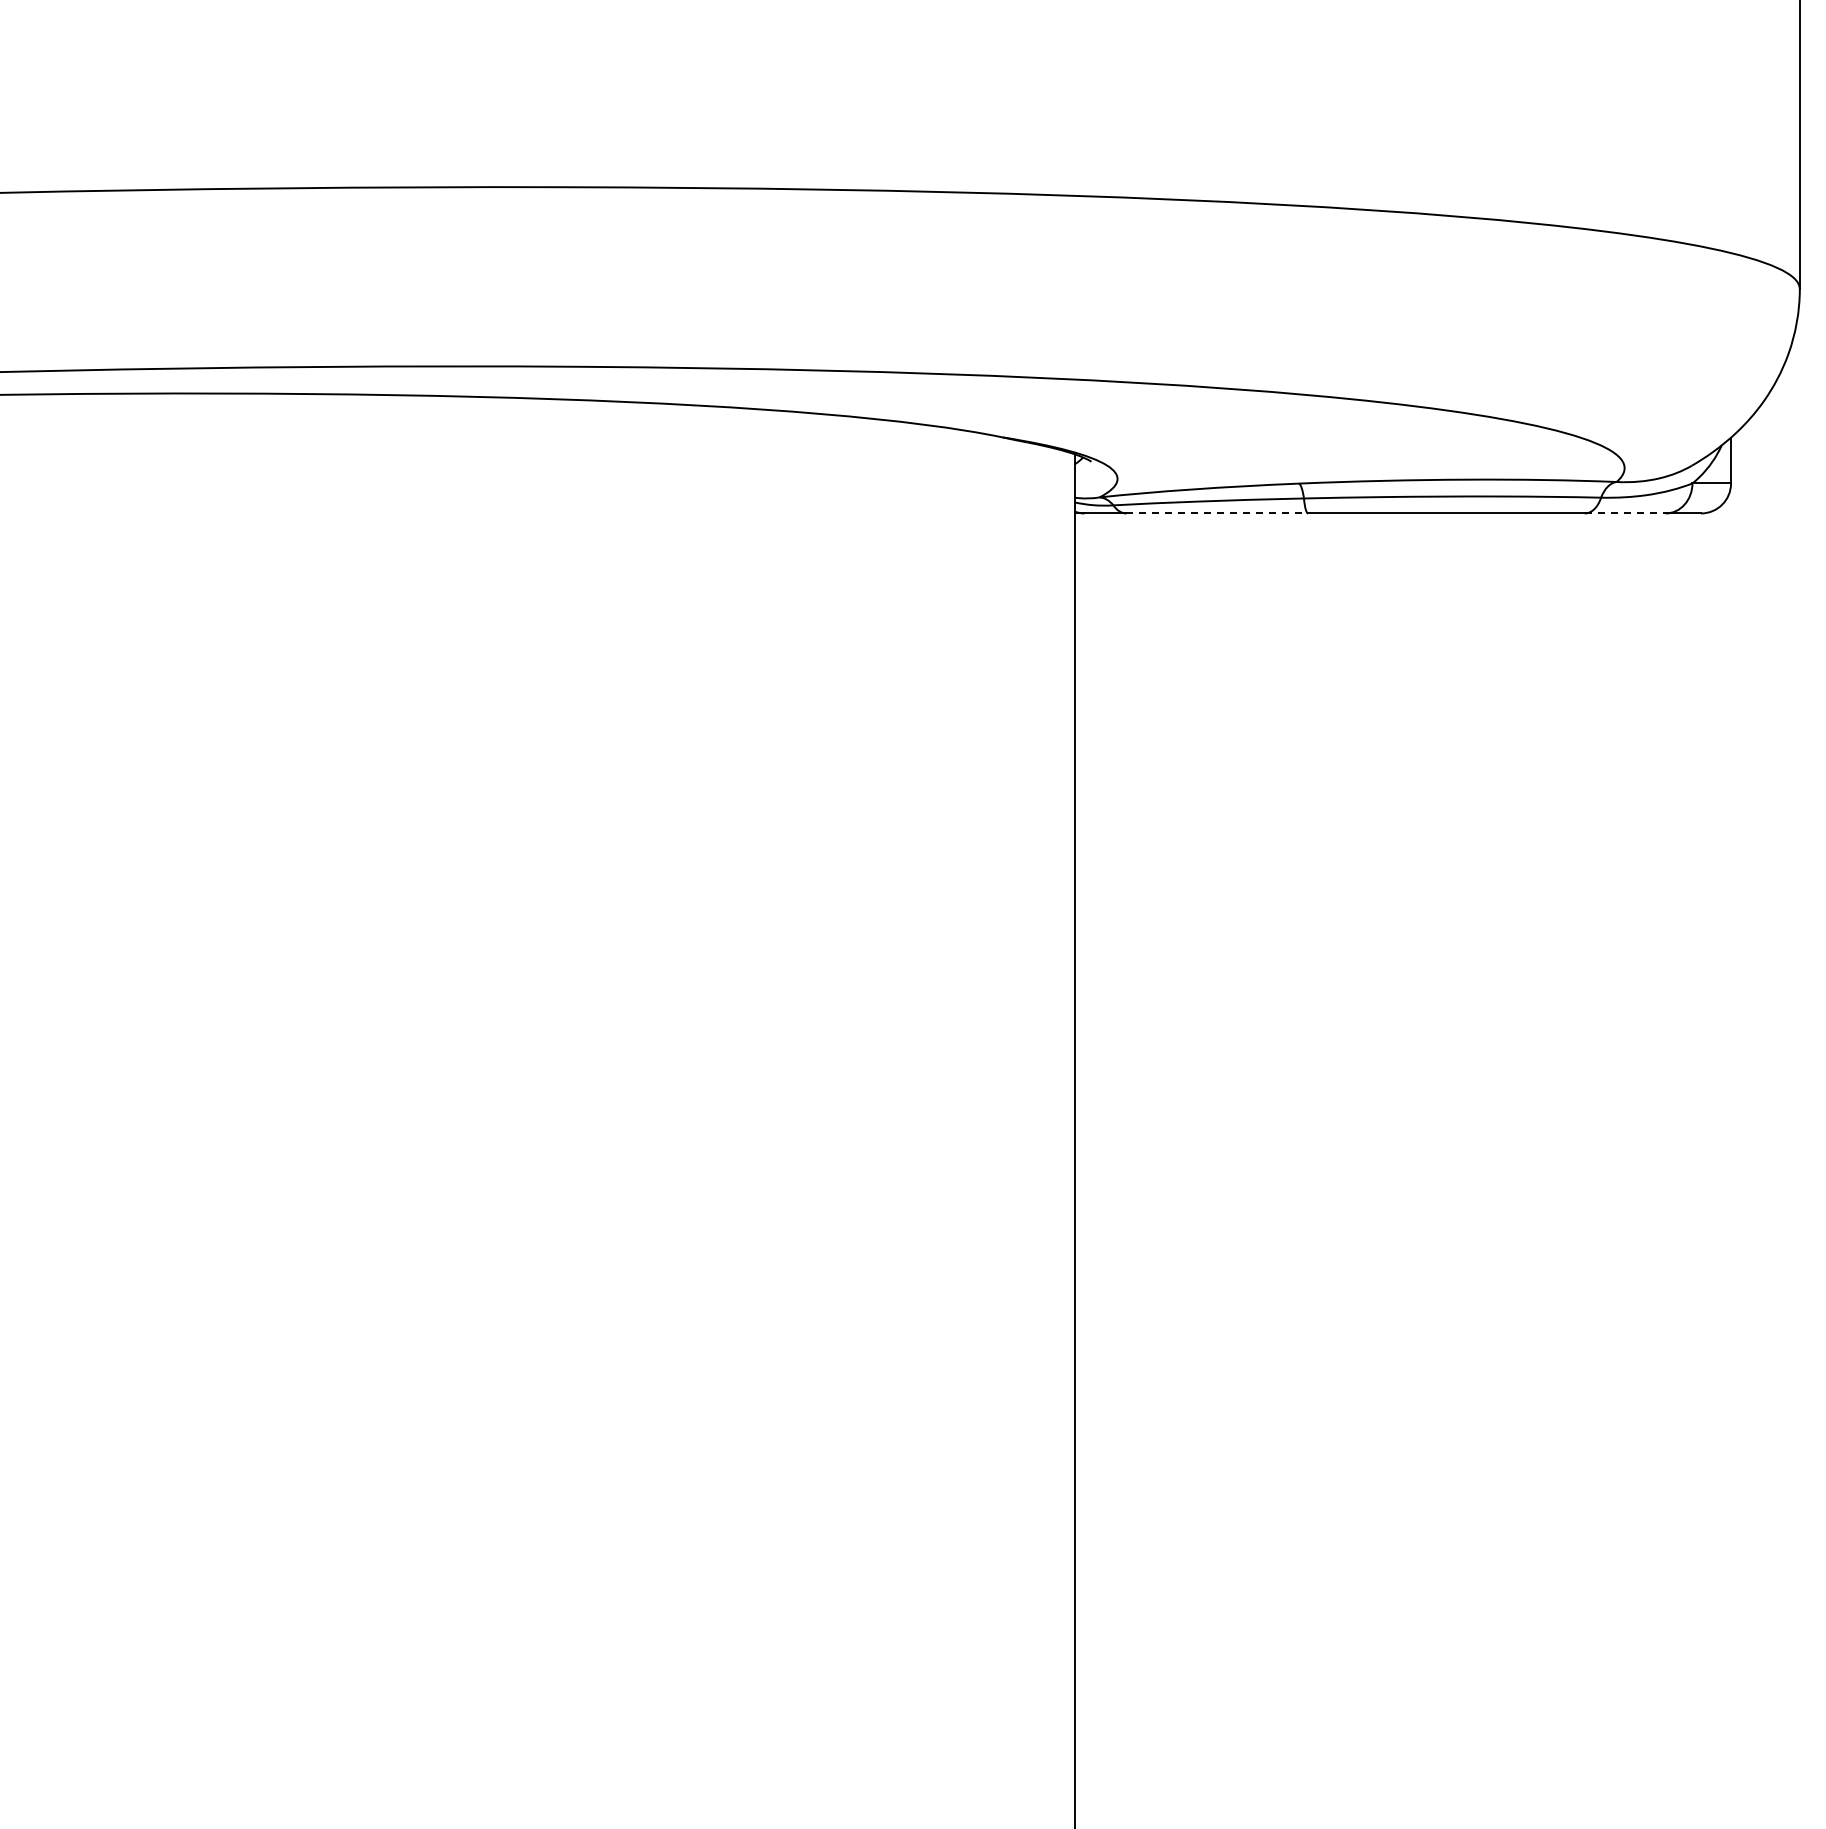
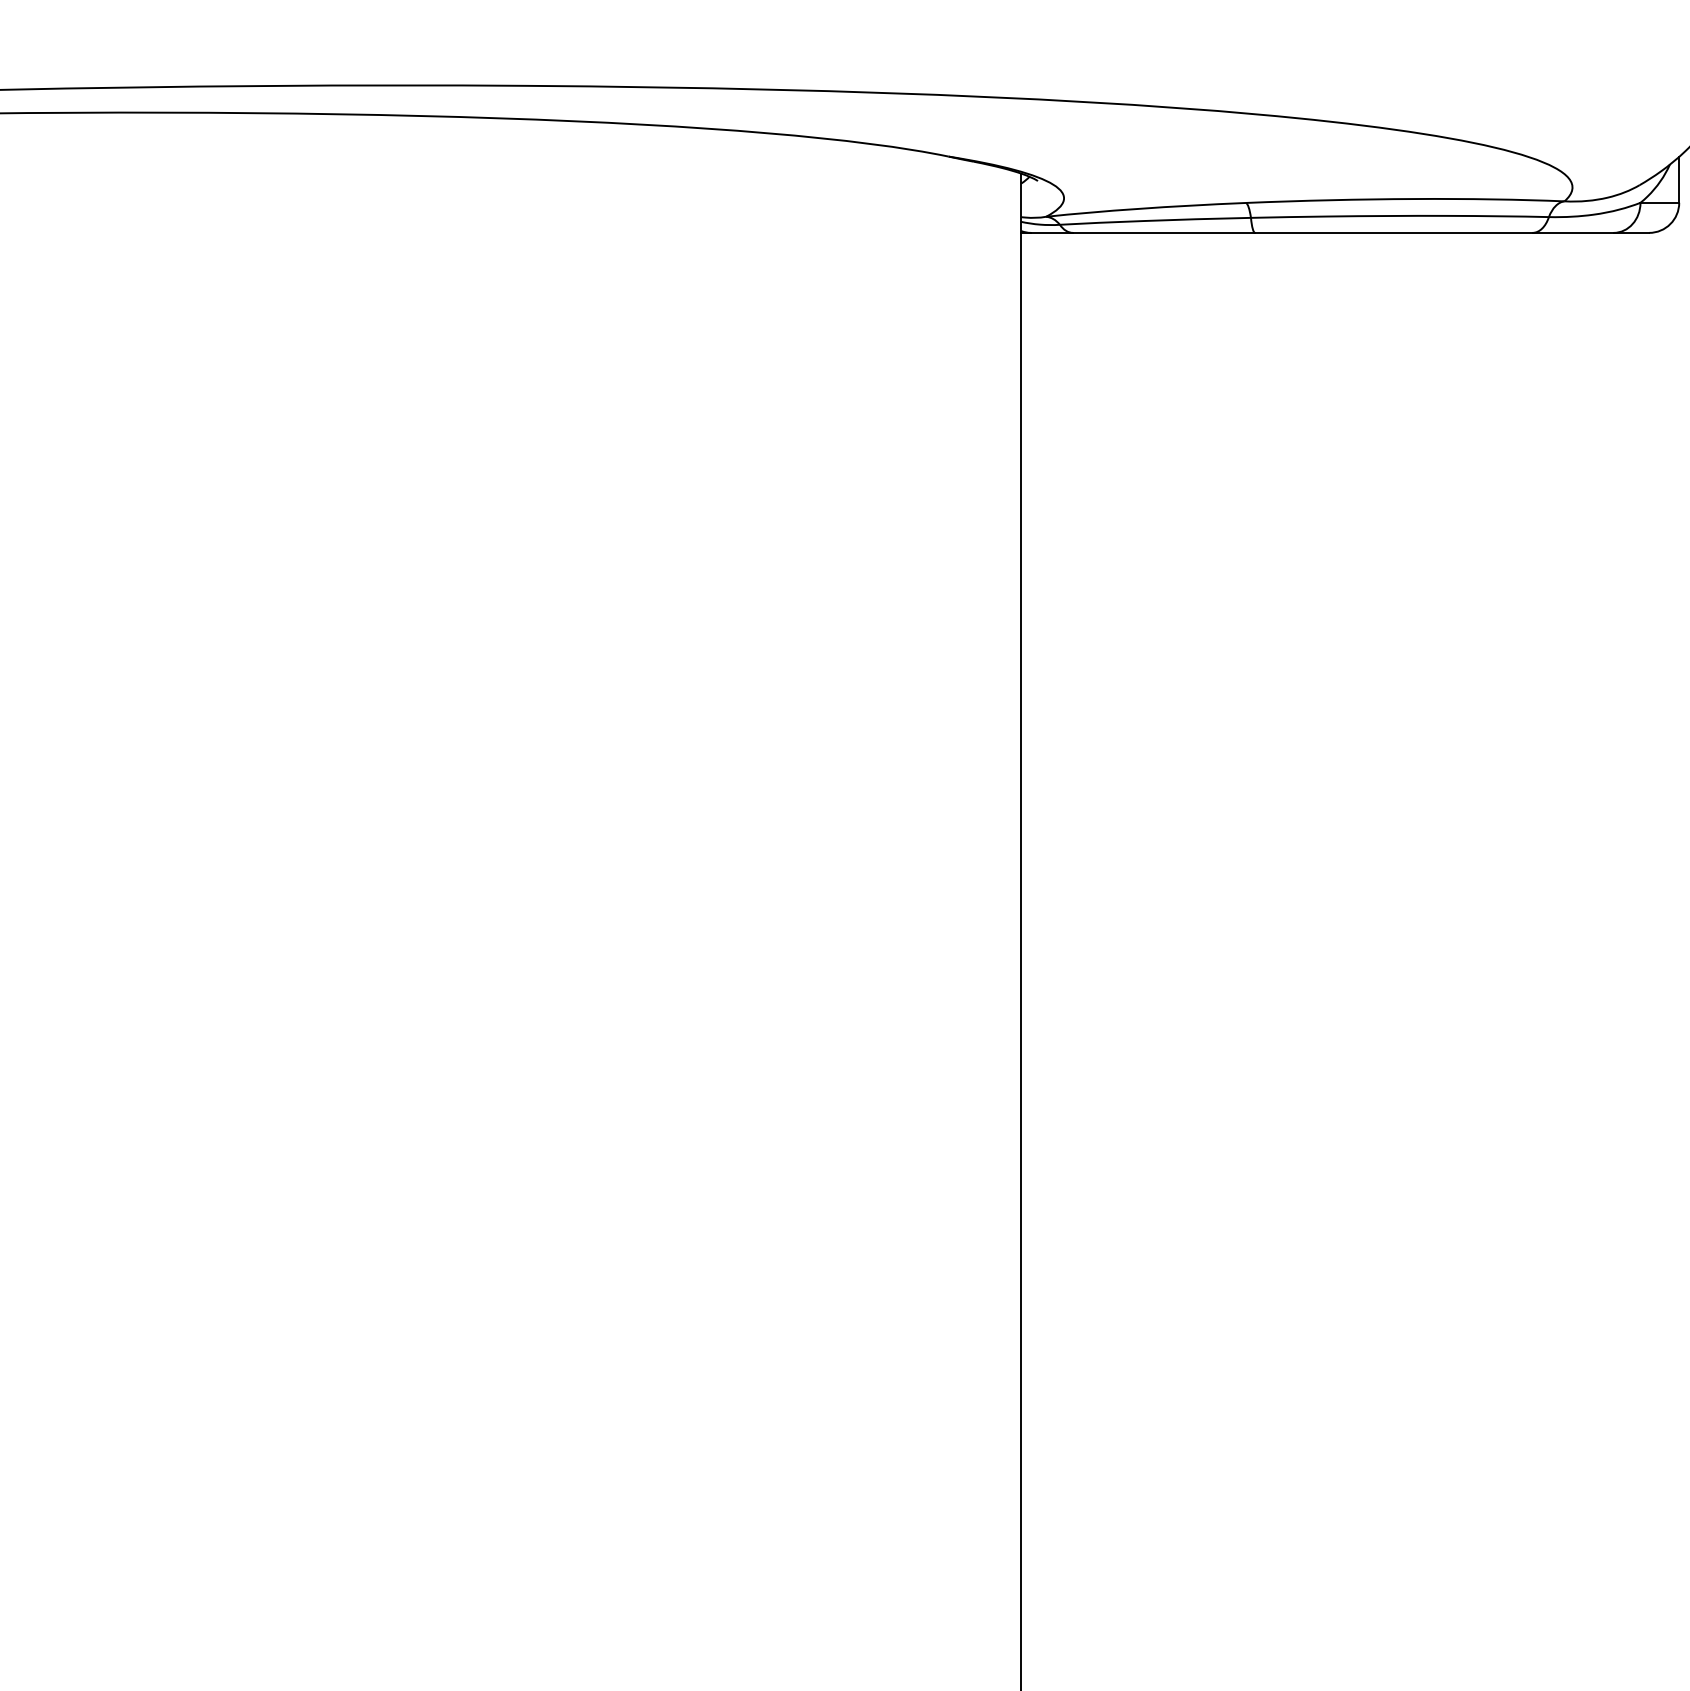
line: (1217, 513) -> (1164, 232), dashed -> solid
line: (1625, 513) -> (1573, 232), dashed -> solid

